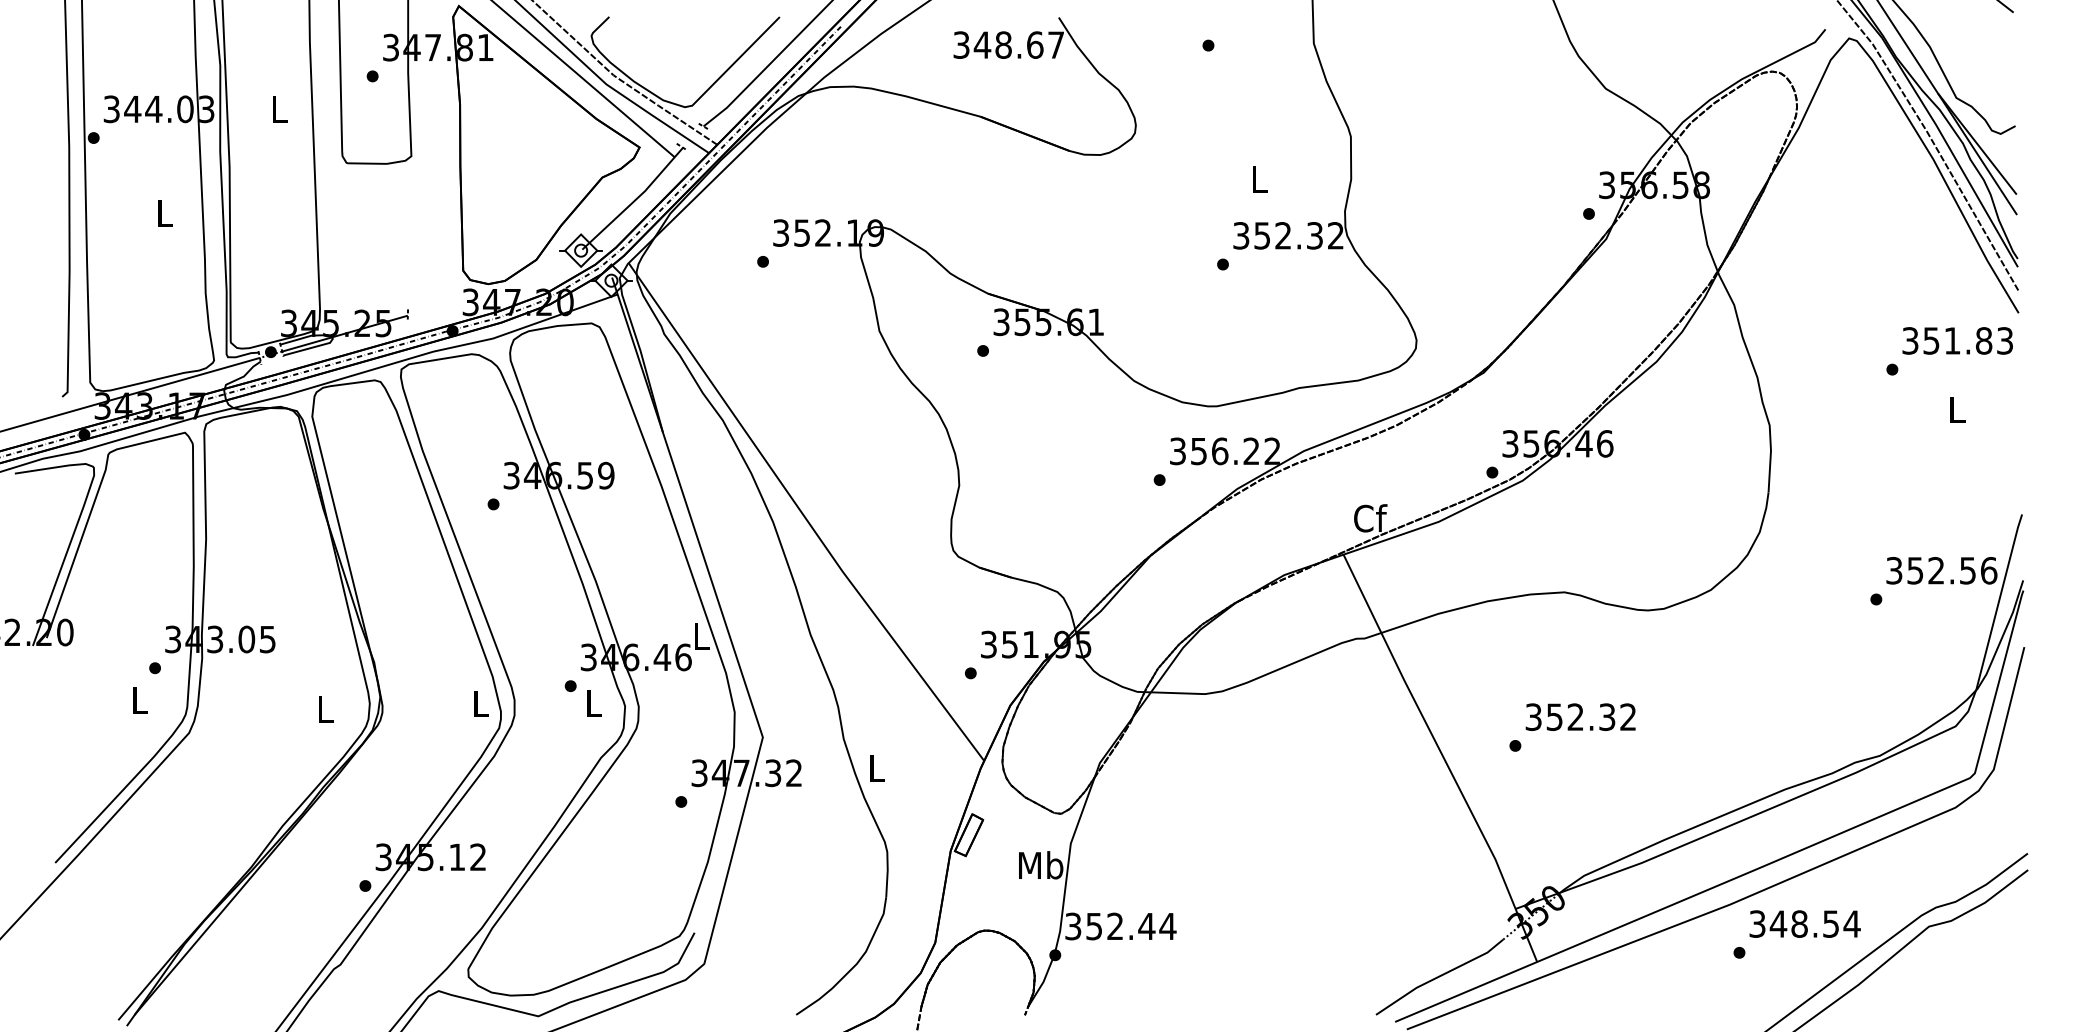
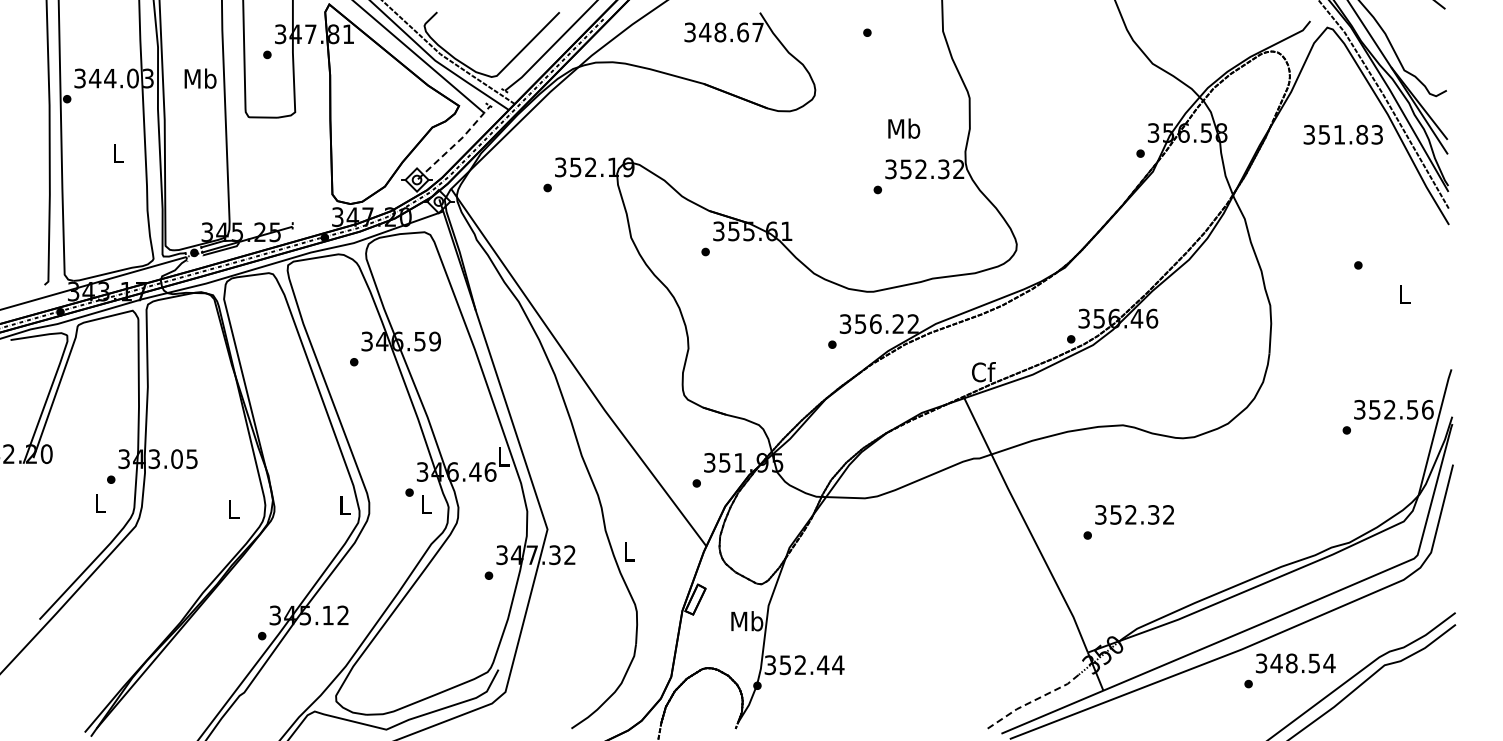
text: (279, 109) -> (200, 78), L -> Mb
text: (1260, 178) -> (904, 128), L -> Mb
line: (637, 198) -> (457, 142), solid -> dashed
text: (1956, 340) -> (1342, 134), moved
line: (1438, 977) -> (1032, 701), solid -> dashed

